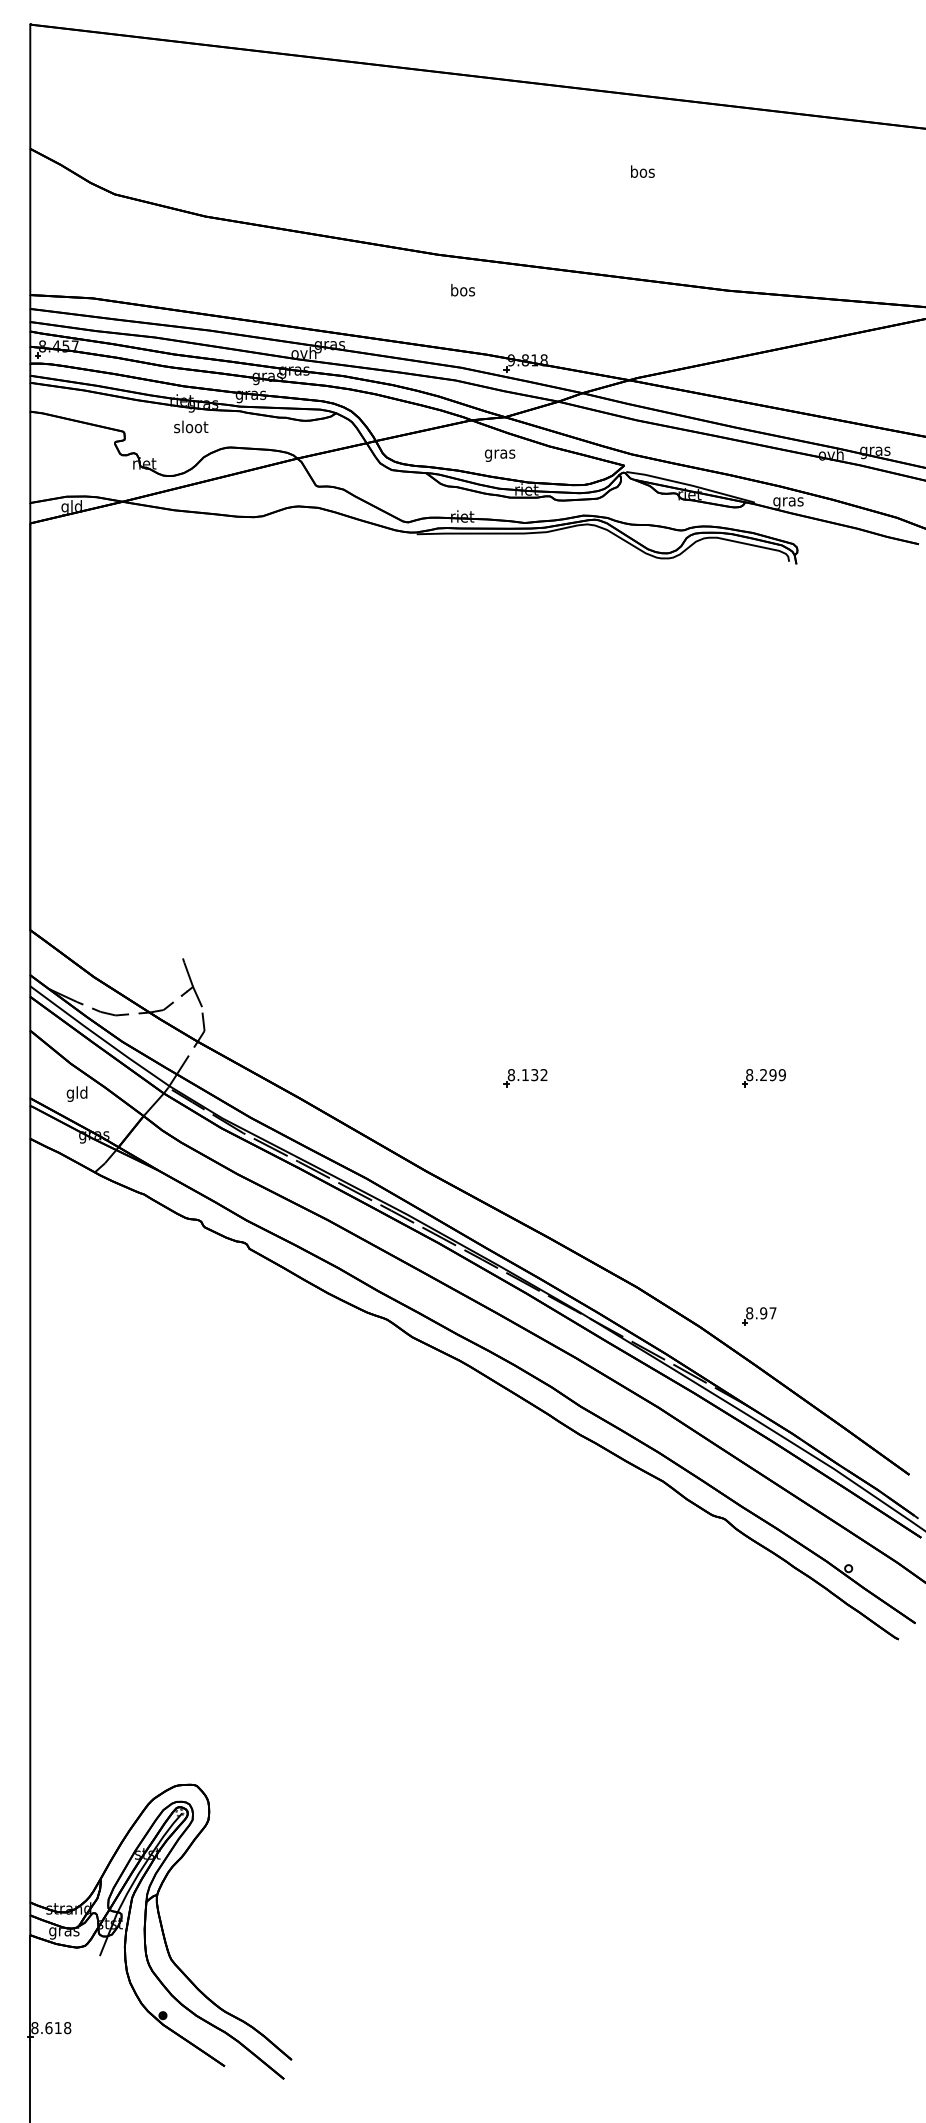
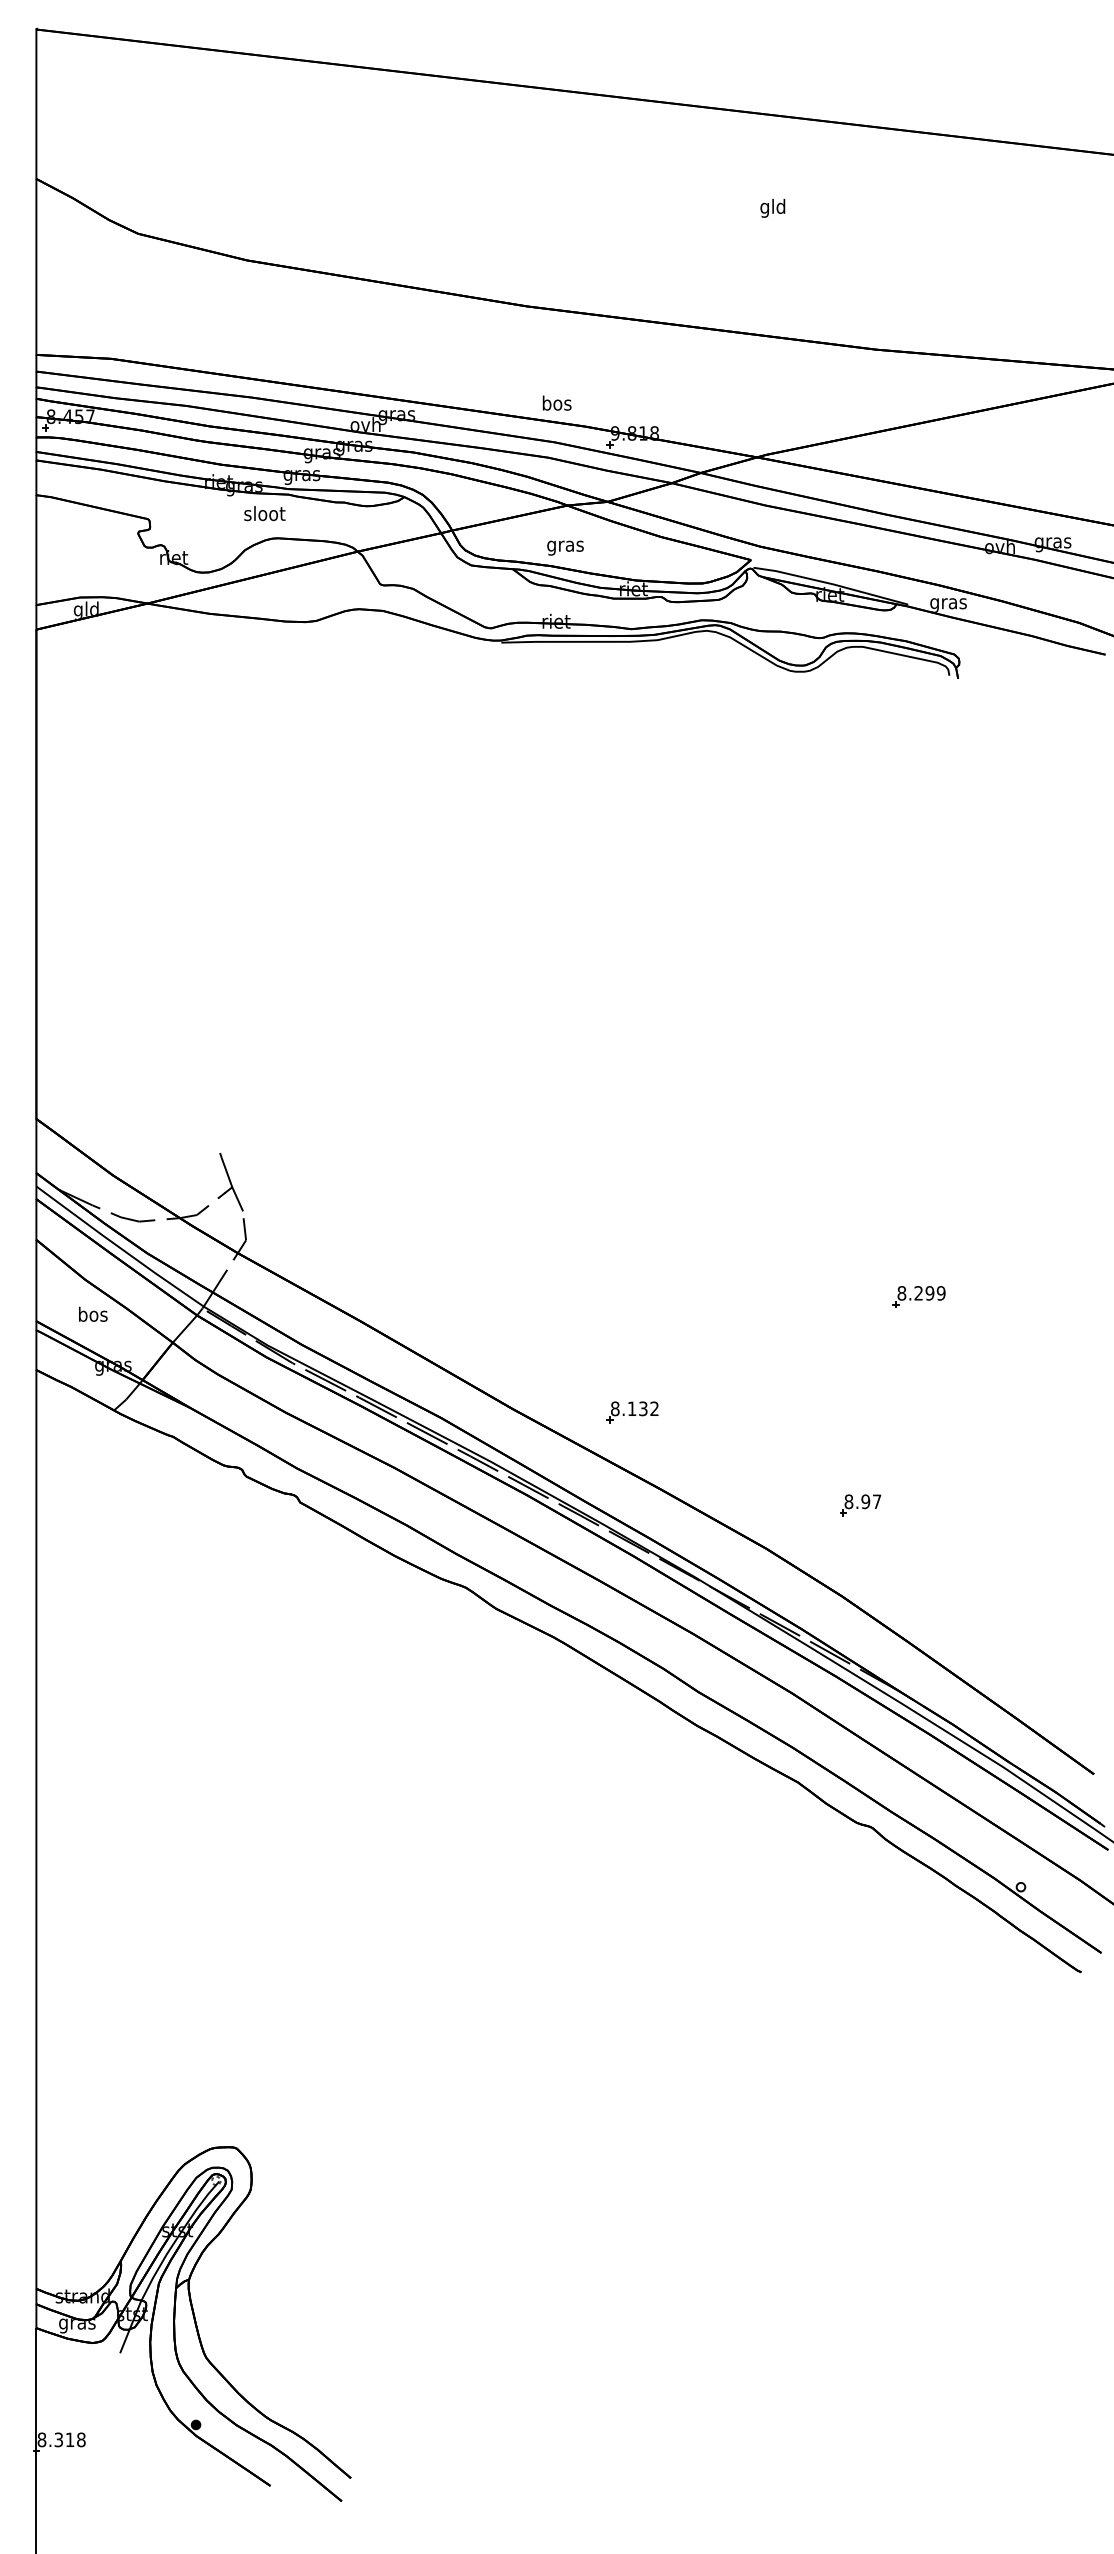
text: (642, 173) -> (772, 208), bos -> gld
text: (463, 290) -> (557, 403), moved
text: (191, 426) -> (265, 513), moved
text: (500, 455) -> (566, 547), moved
part: (525, 1078) -> (632, 1412), moved
text: (77, 1093) -> (93, 1315), gld -> bos
part: (759, 1316) -> (860, 1505), moved
text: (48, 2028) -> (58, 2440), 8.618 -> 8.318

